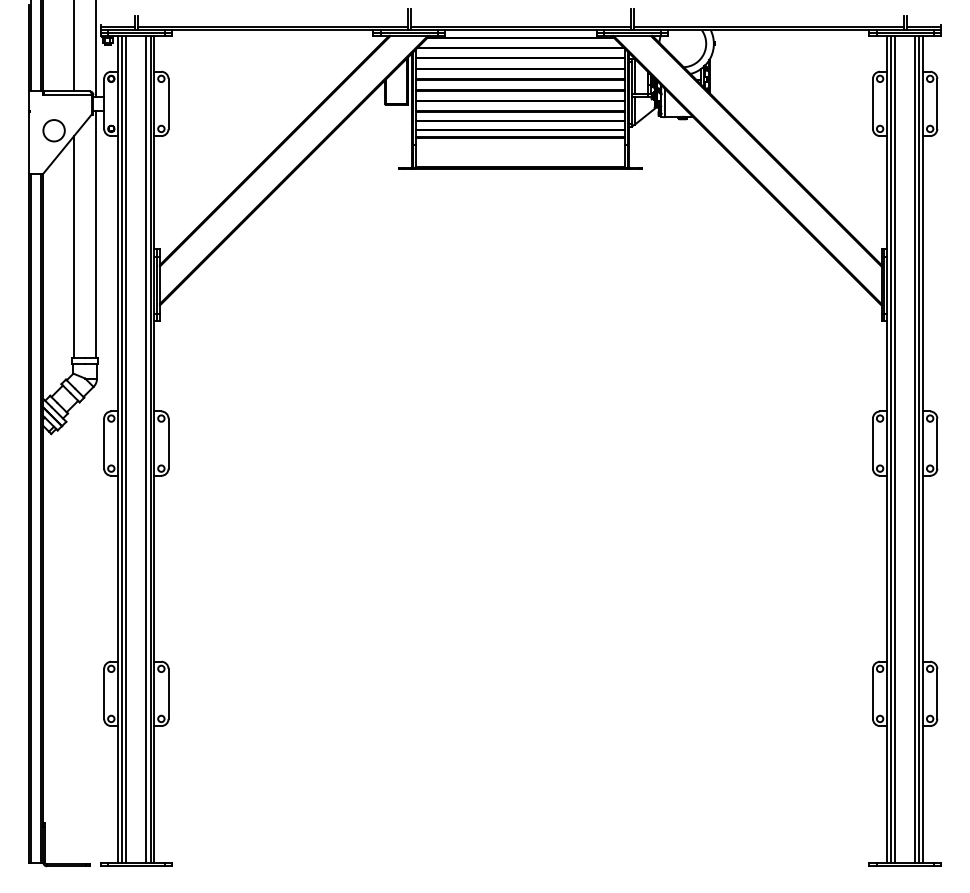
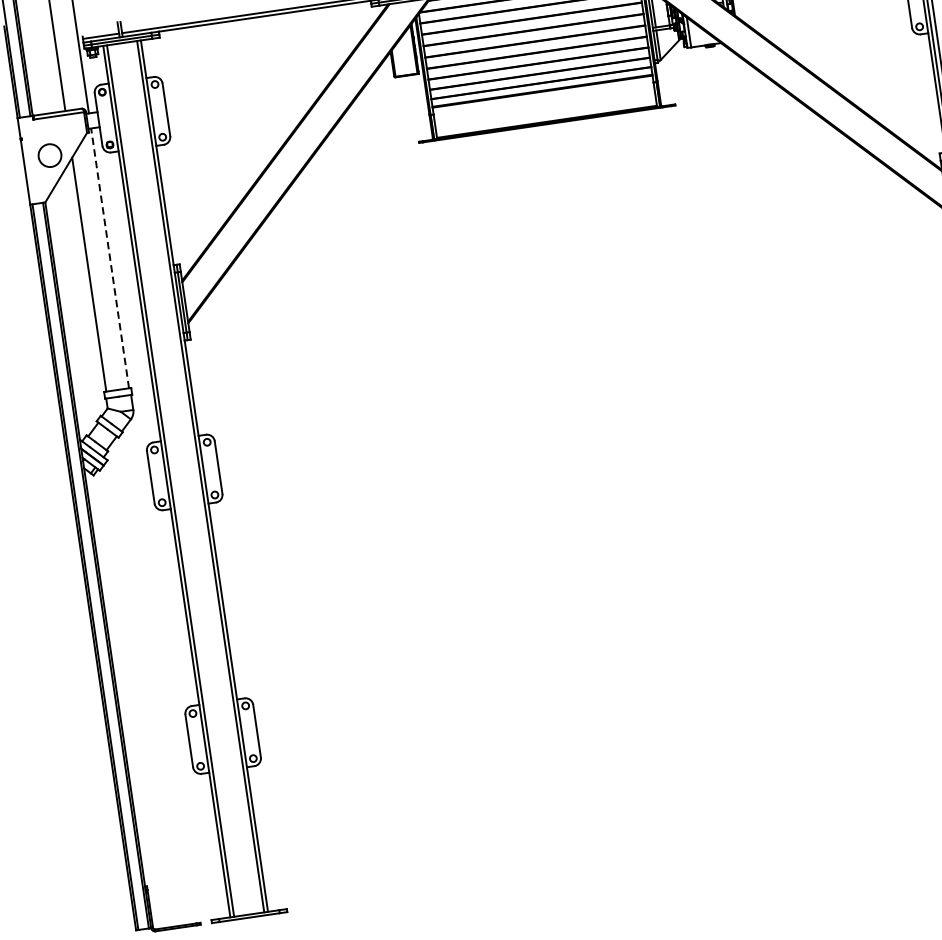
line: (96, 233) -> (110, 257), solid -> dashed
line: (126, 449) -> (175, 480), removed
line: (146, 449) -> (196, 477), removed

